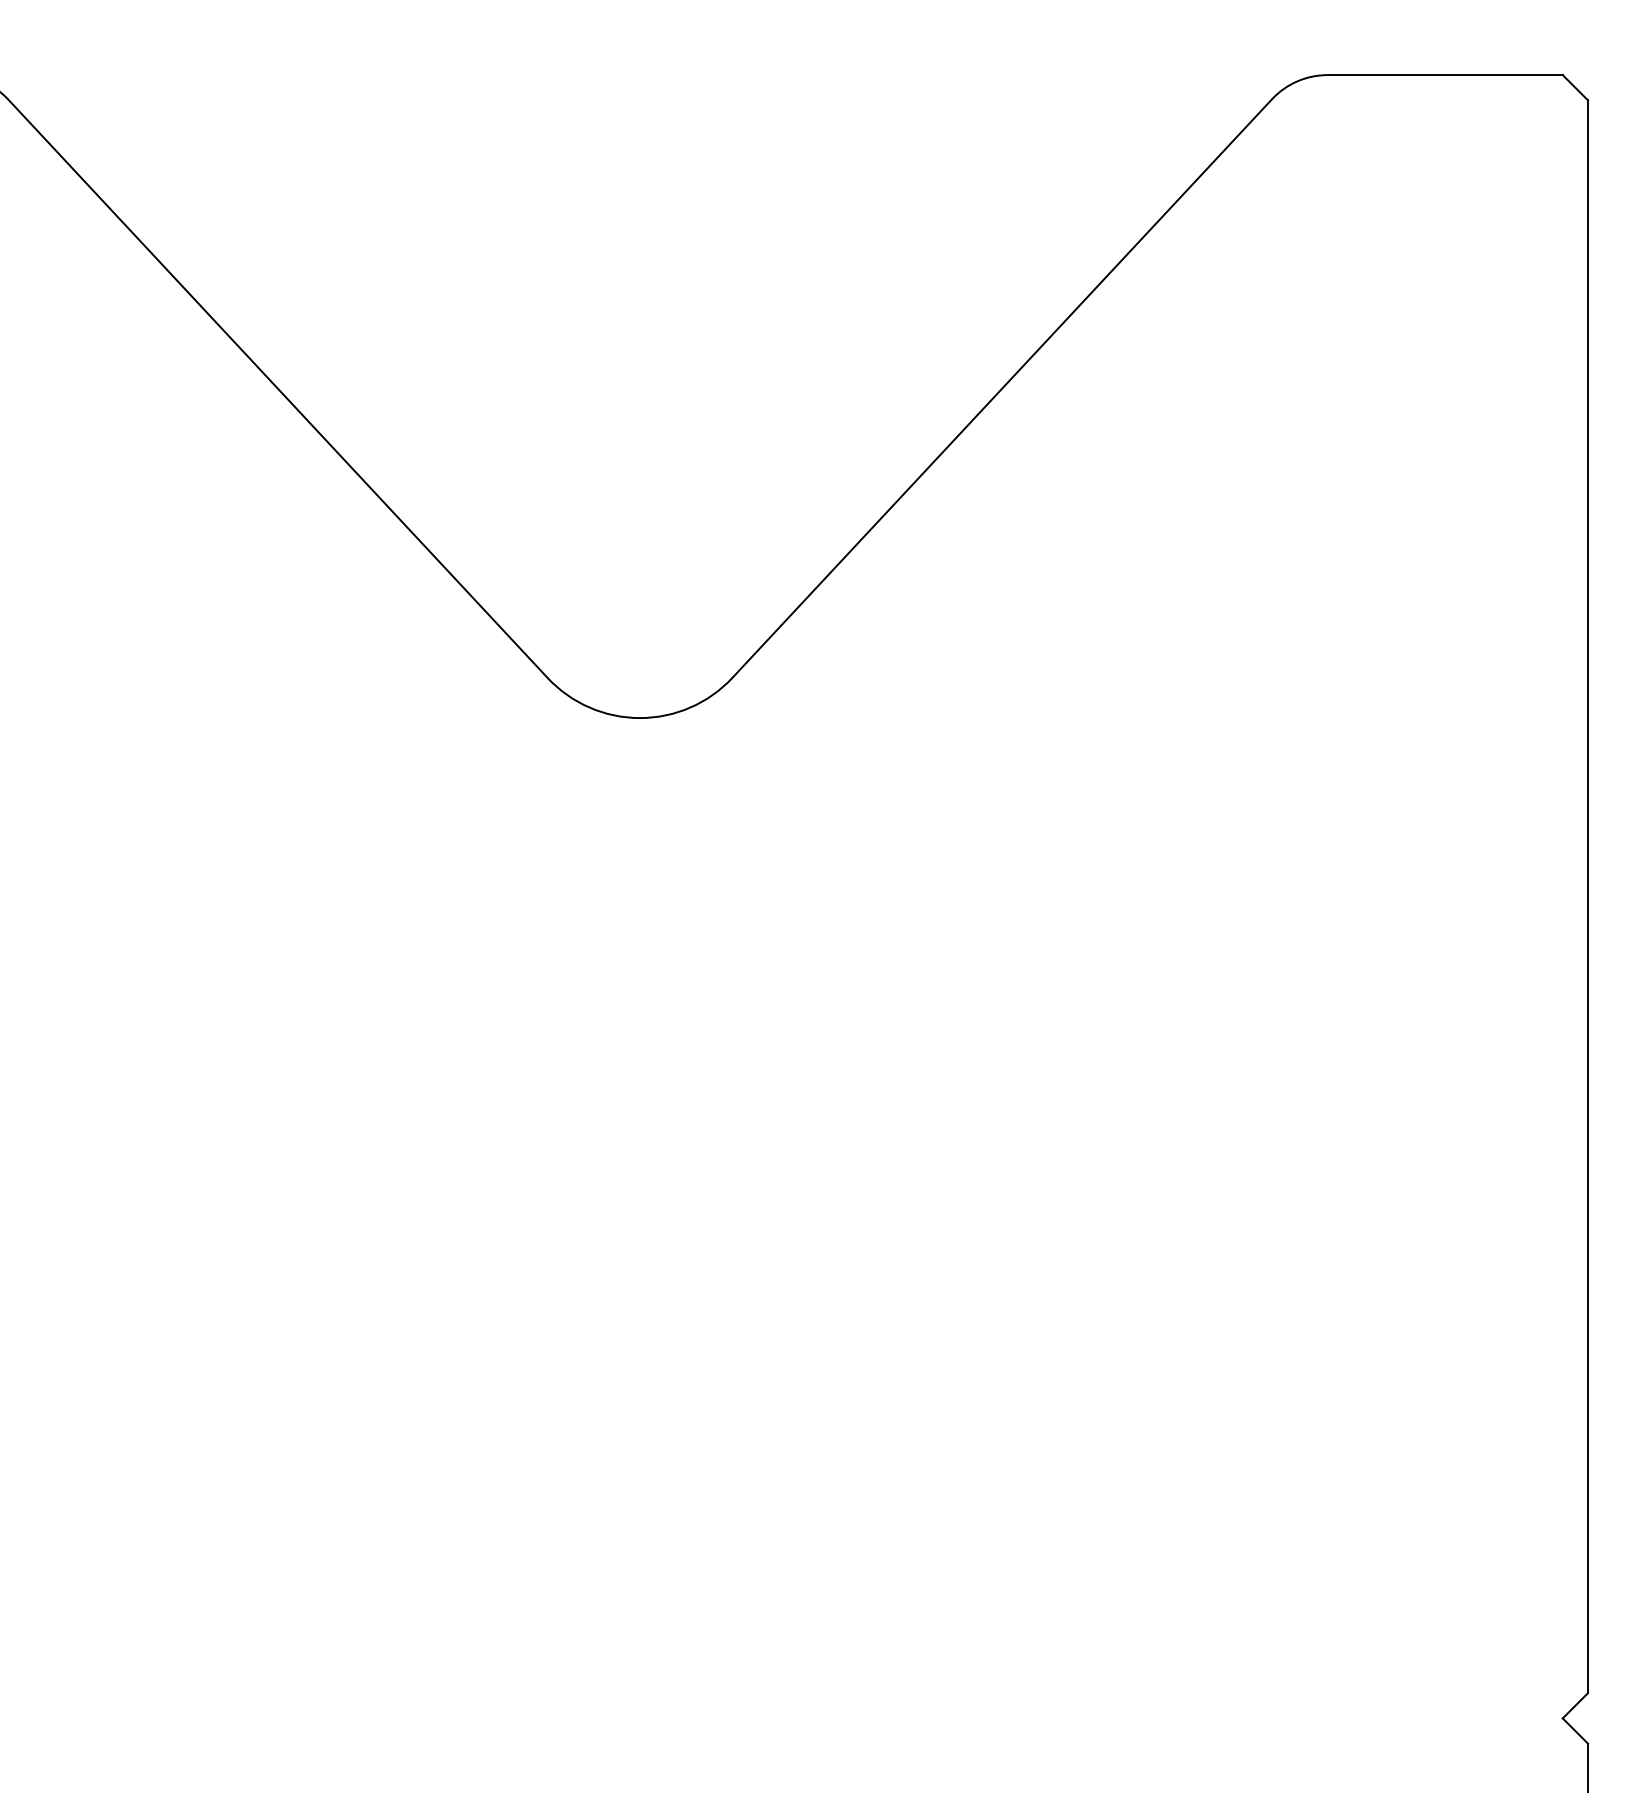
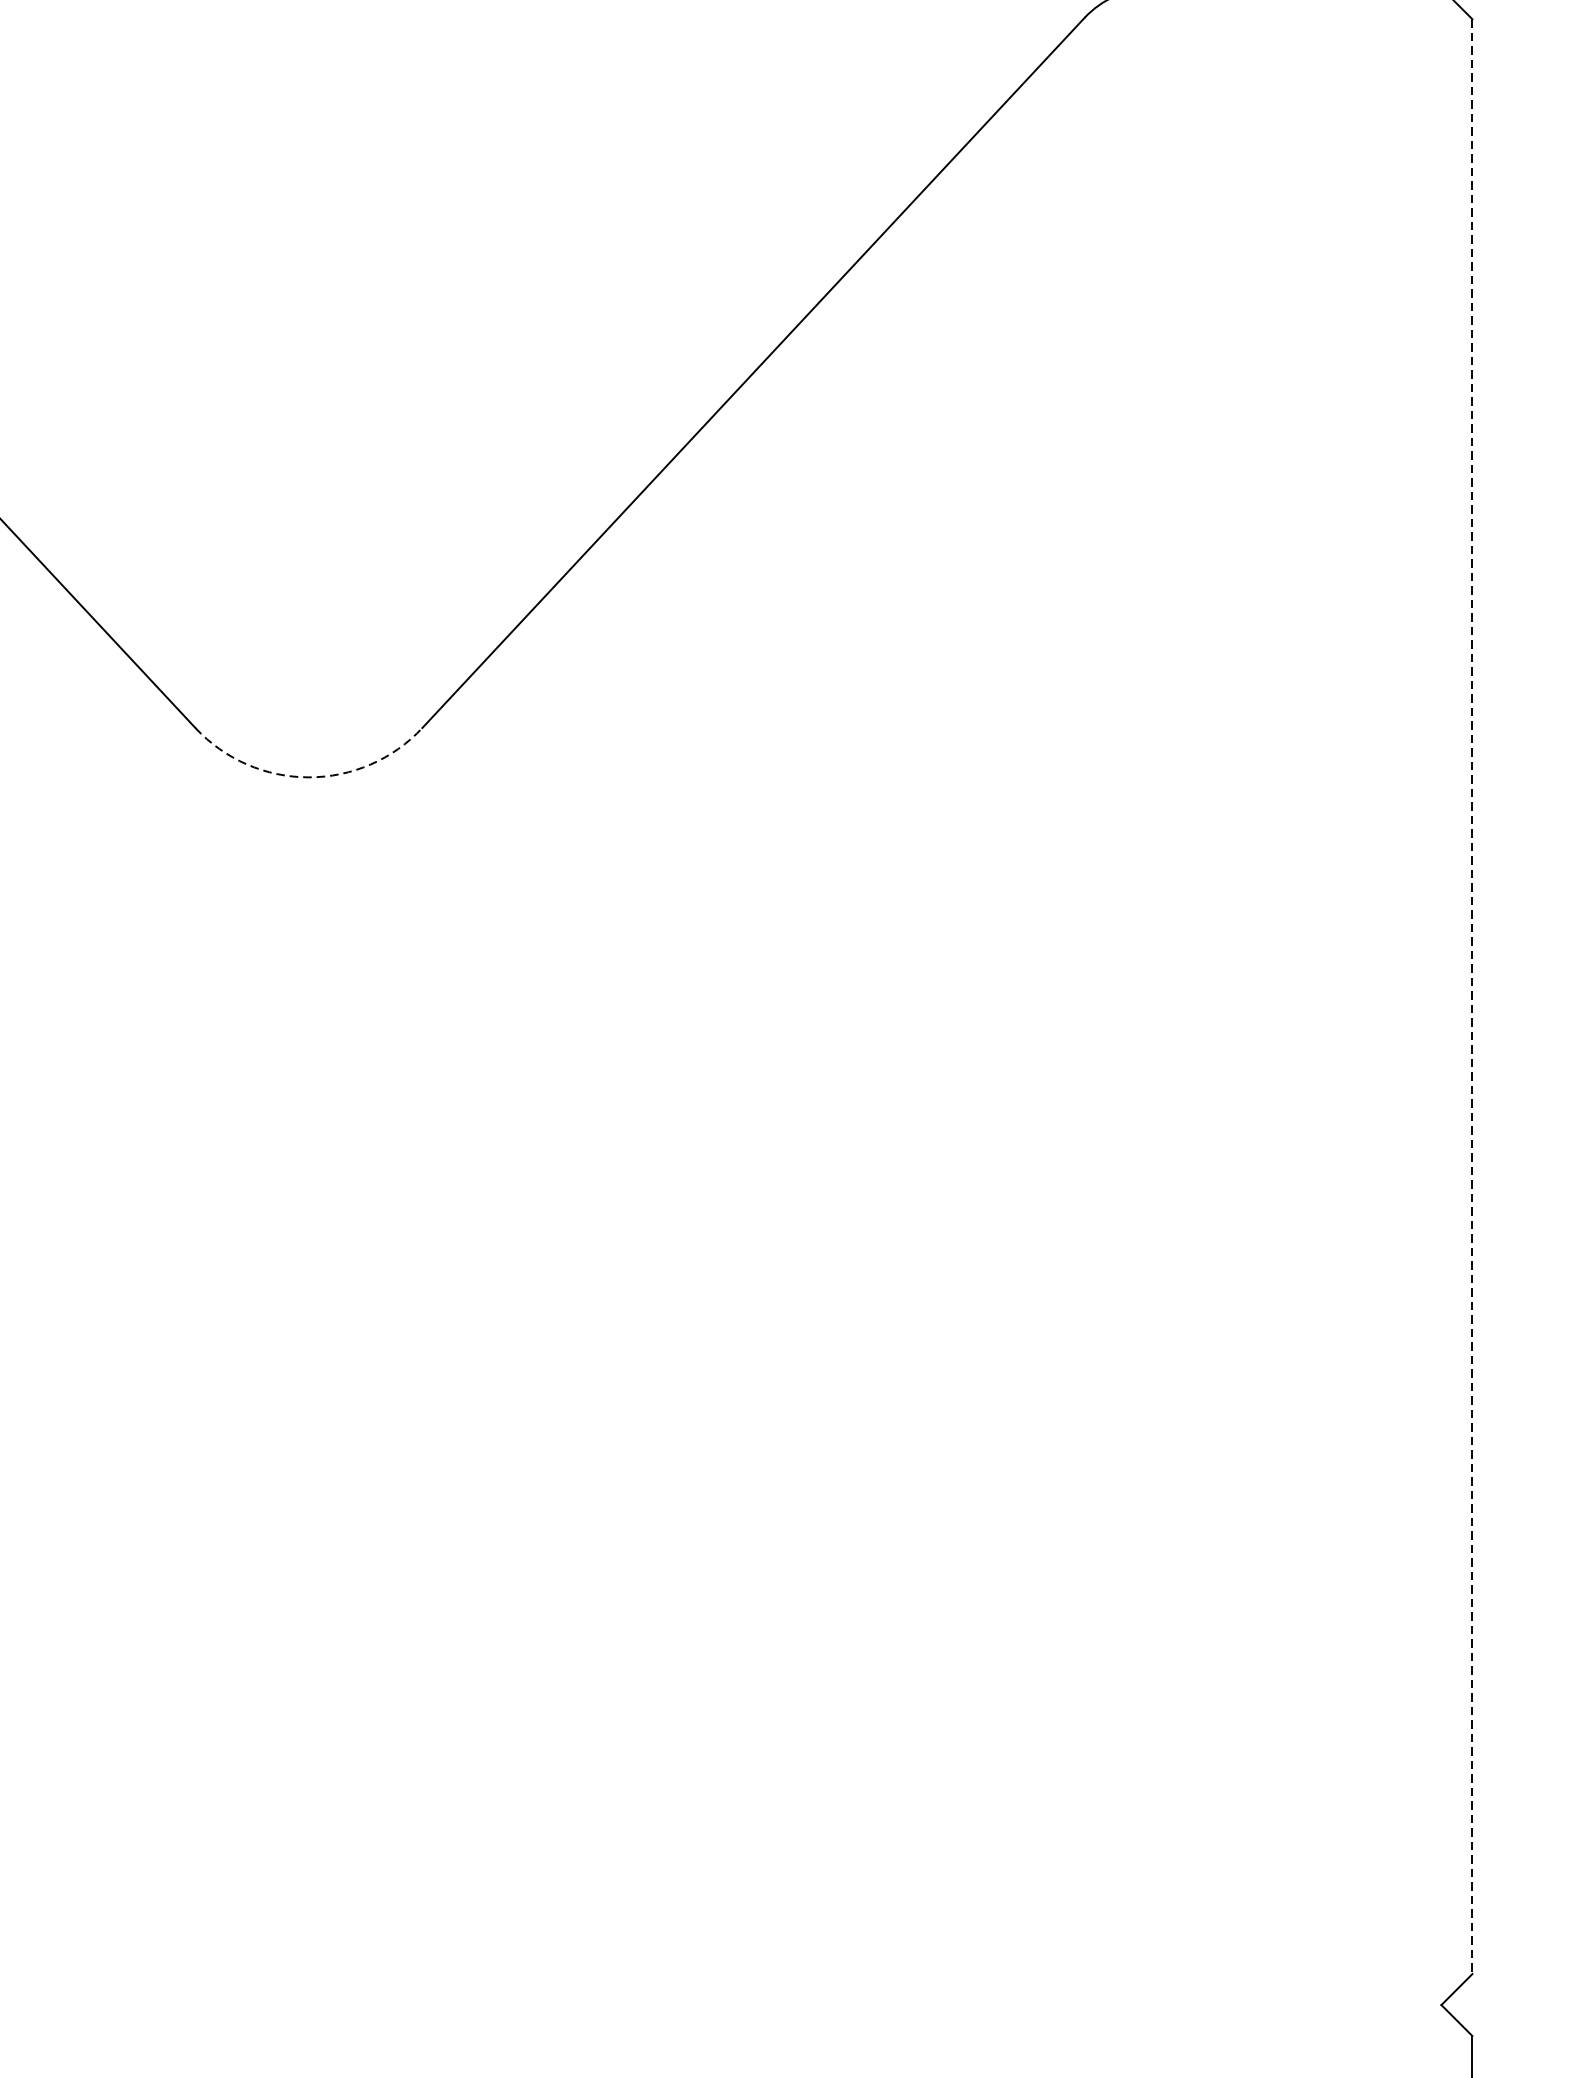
arc: (639, 718) -> (308, 777), solid -> dashed
line: (1588, 897) -> (1472, 997), solid -> dashed

